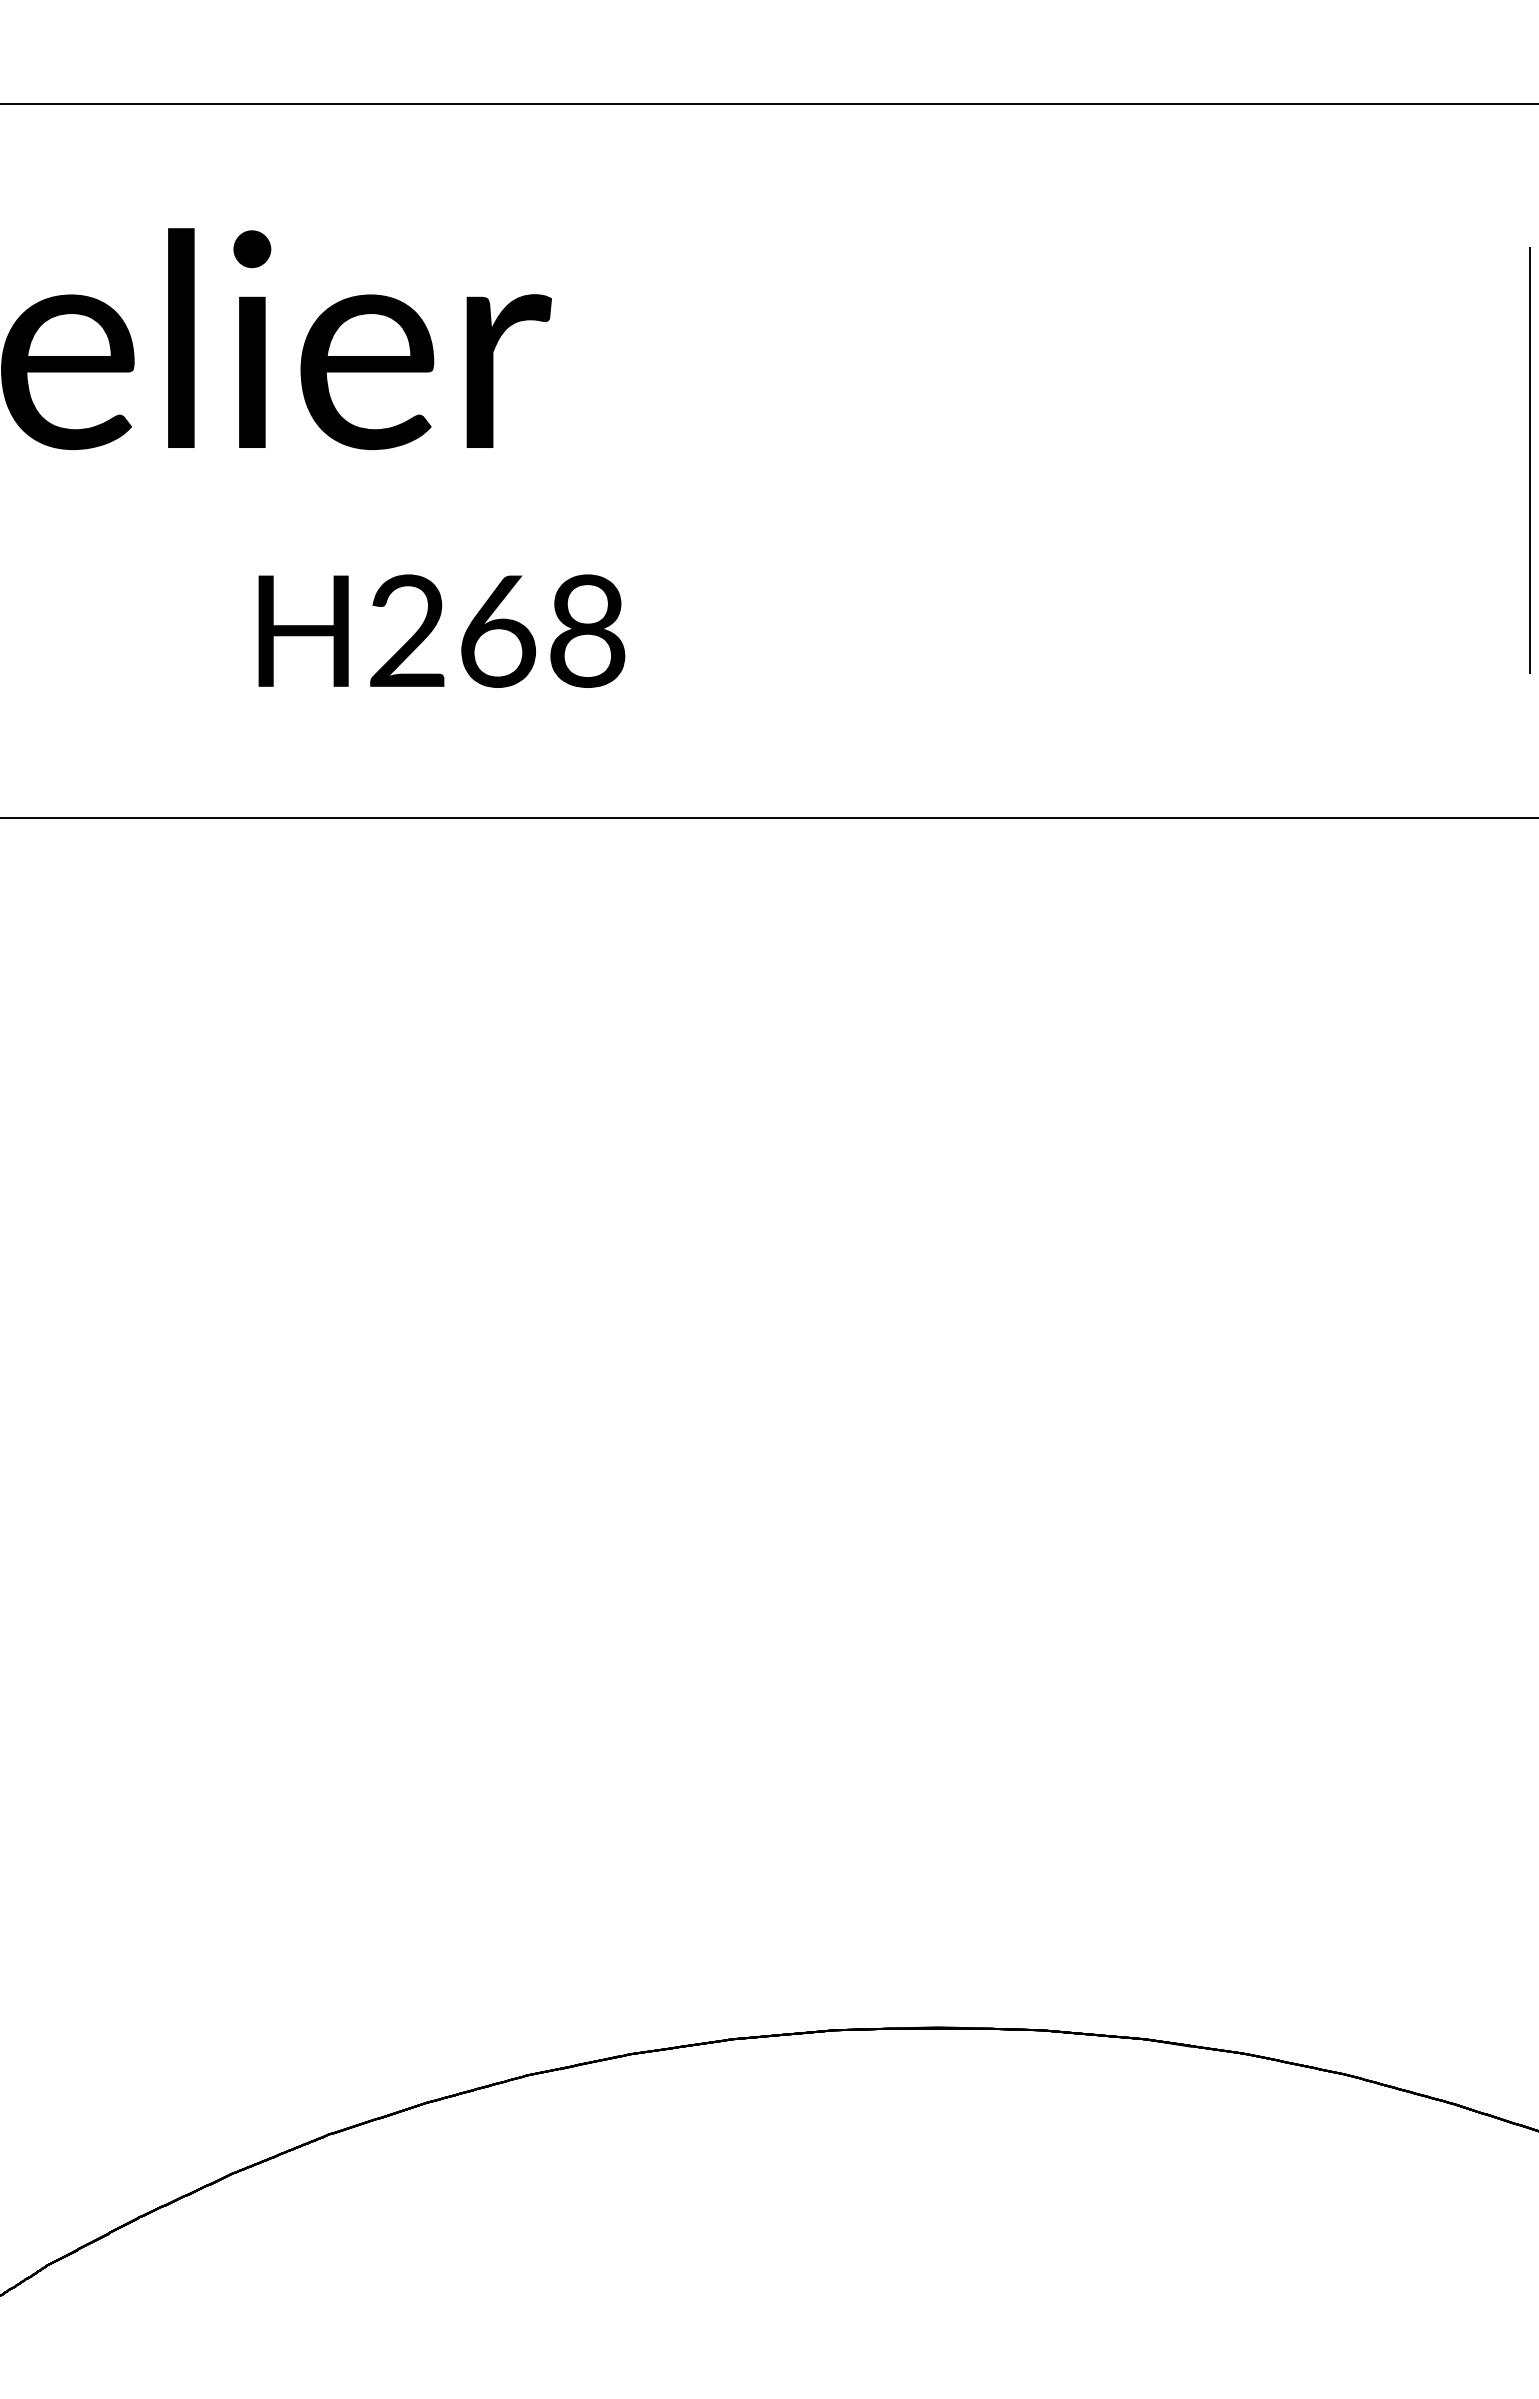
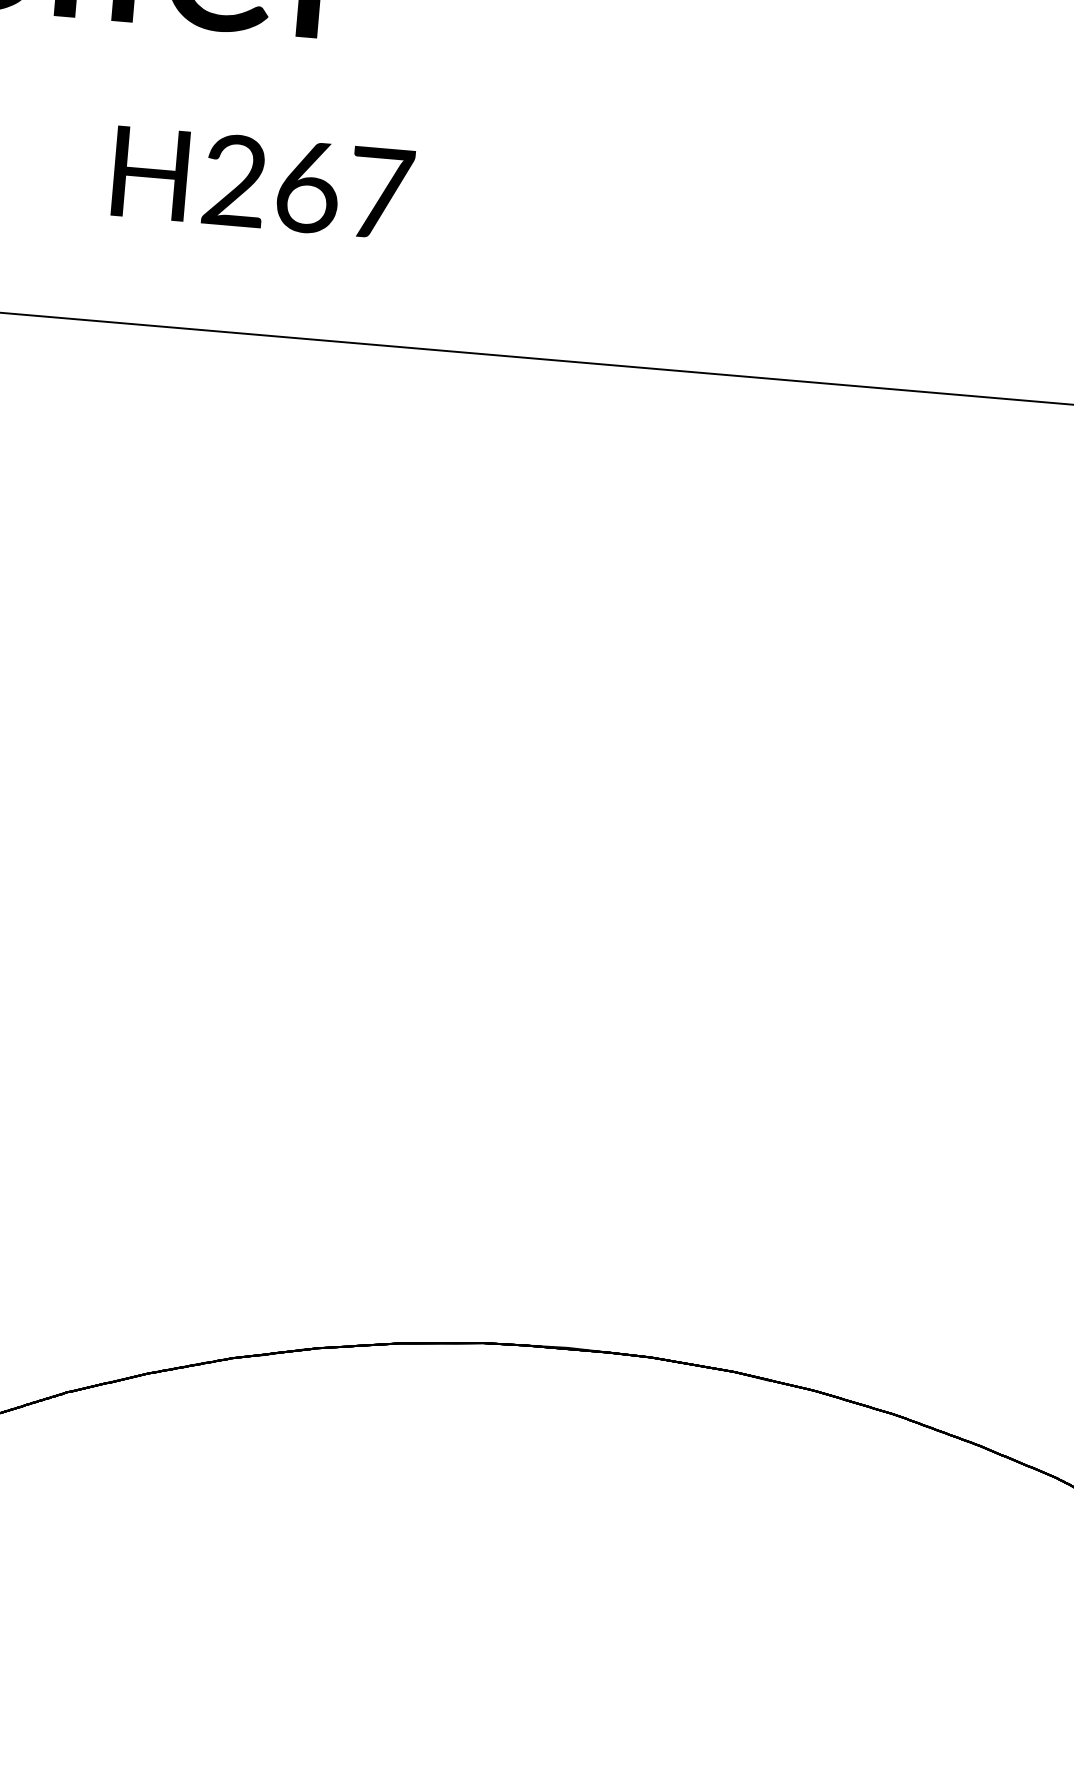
text: (588, 630) -> (381, 192), H268 -> H267

